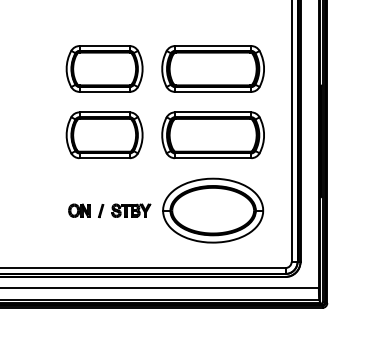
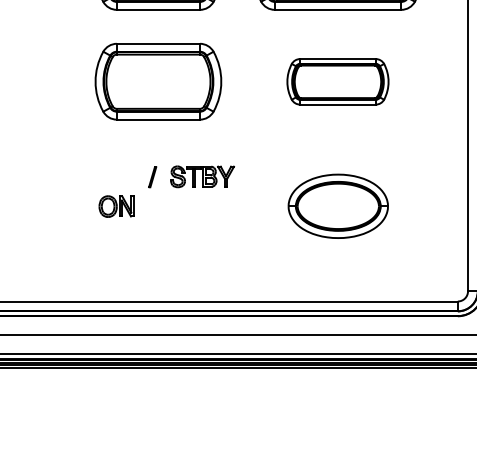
part: (212, 135) -> (336, 82), size x0.6
part: (124, 210) -> (191, 176), moved
part: (213, 210) -> (338, 206), size x0.6

